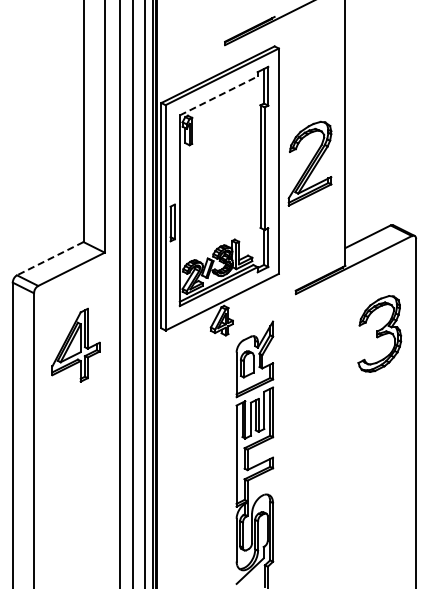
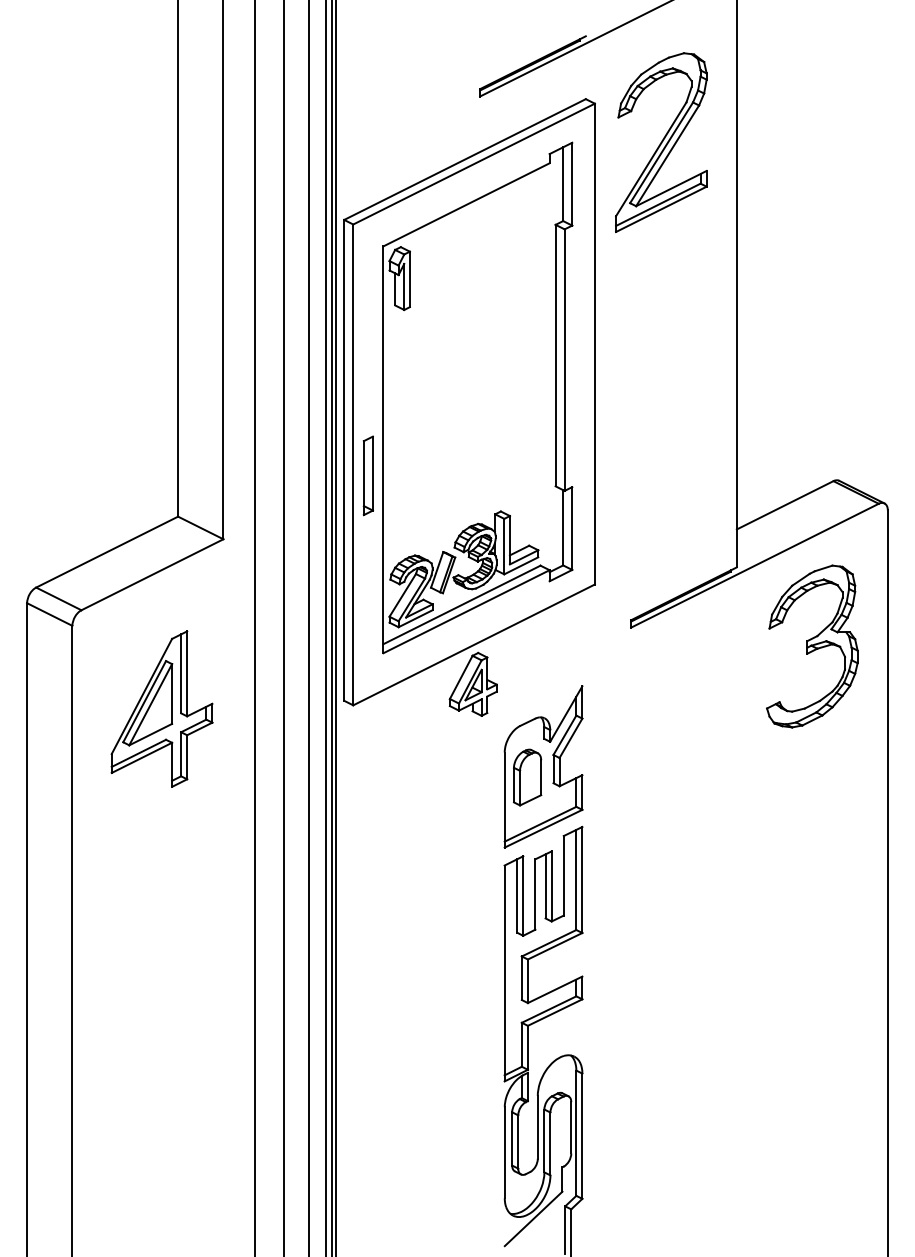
line: (218, 95) -> (466, 203), dashed -> solid
part: (309, 163) -> (660, 141), moved
line: (49, 258) -> (105, 551), dashed -> solid
part: (379, 333) -> (811, 645), moved
part: (75, 344) -> (160, 707), moved

